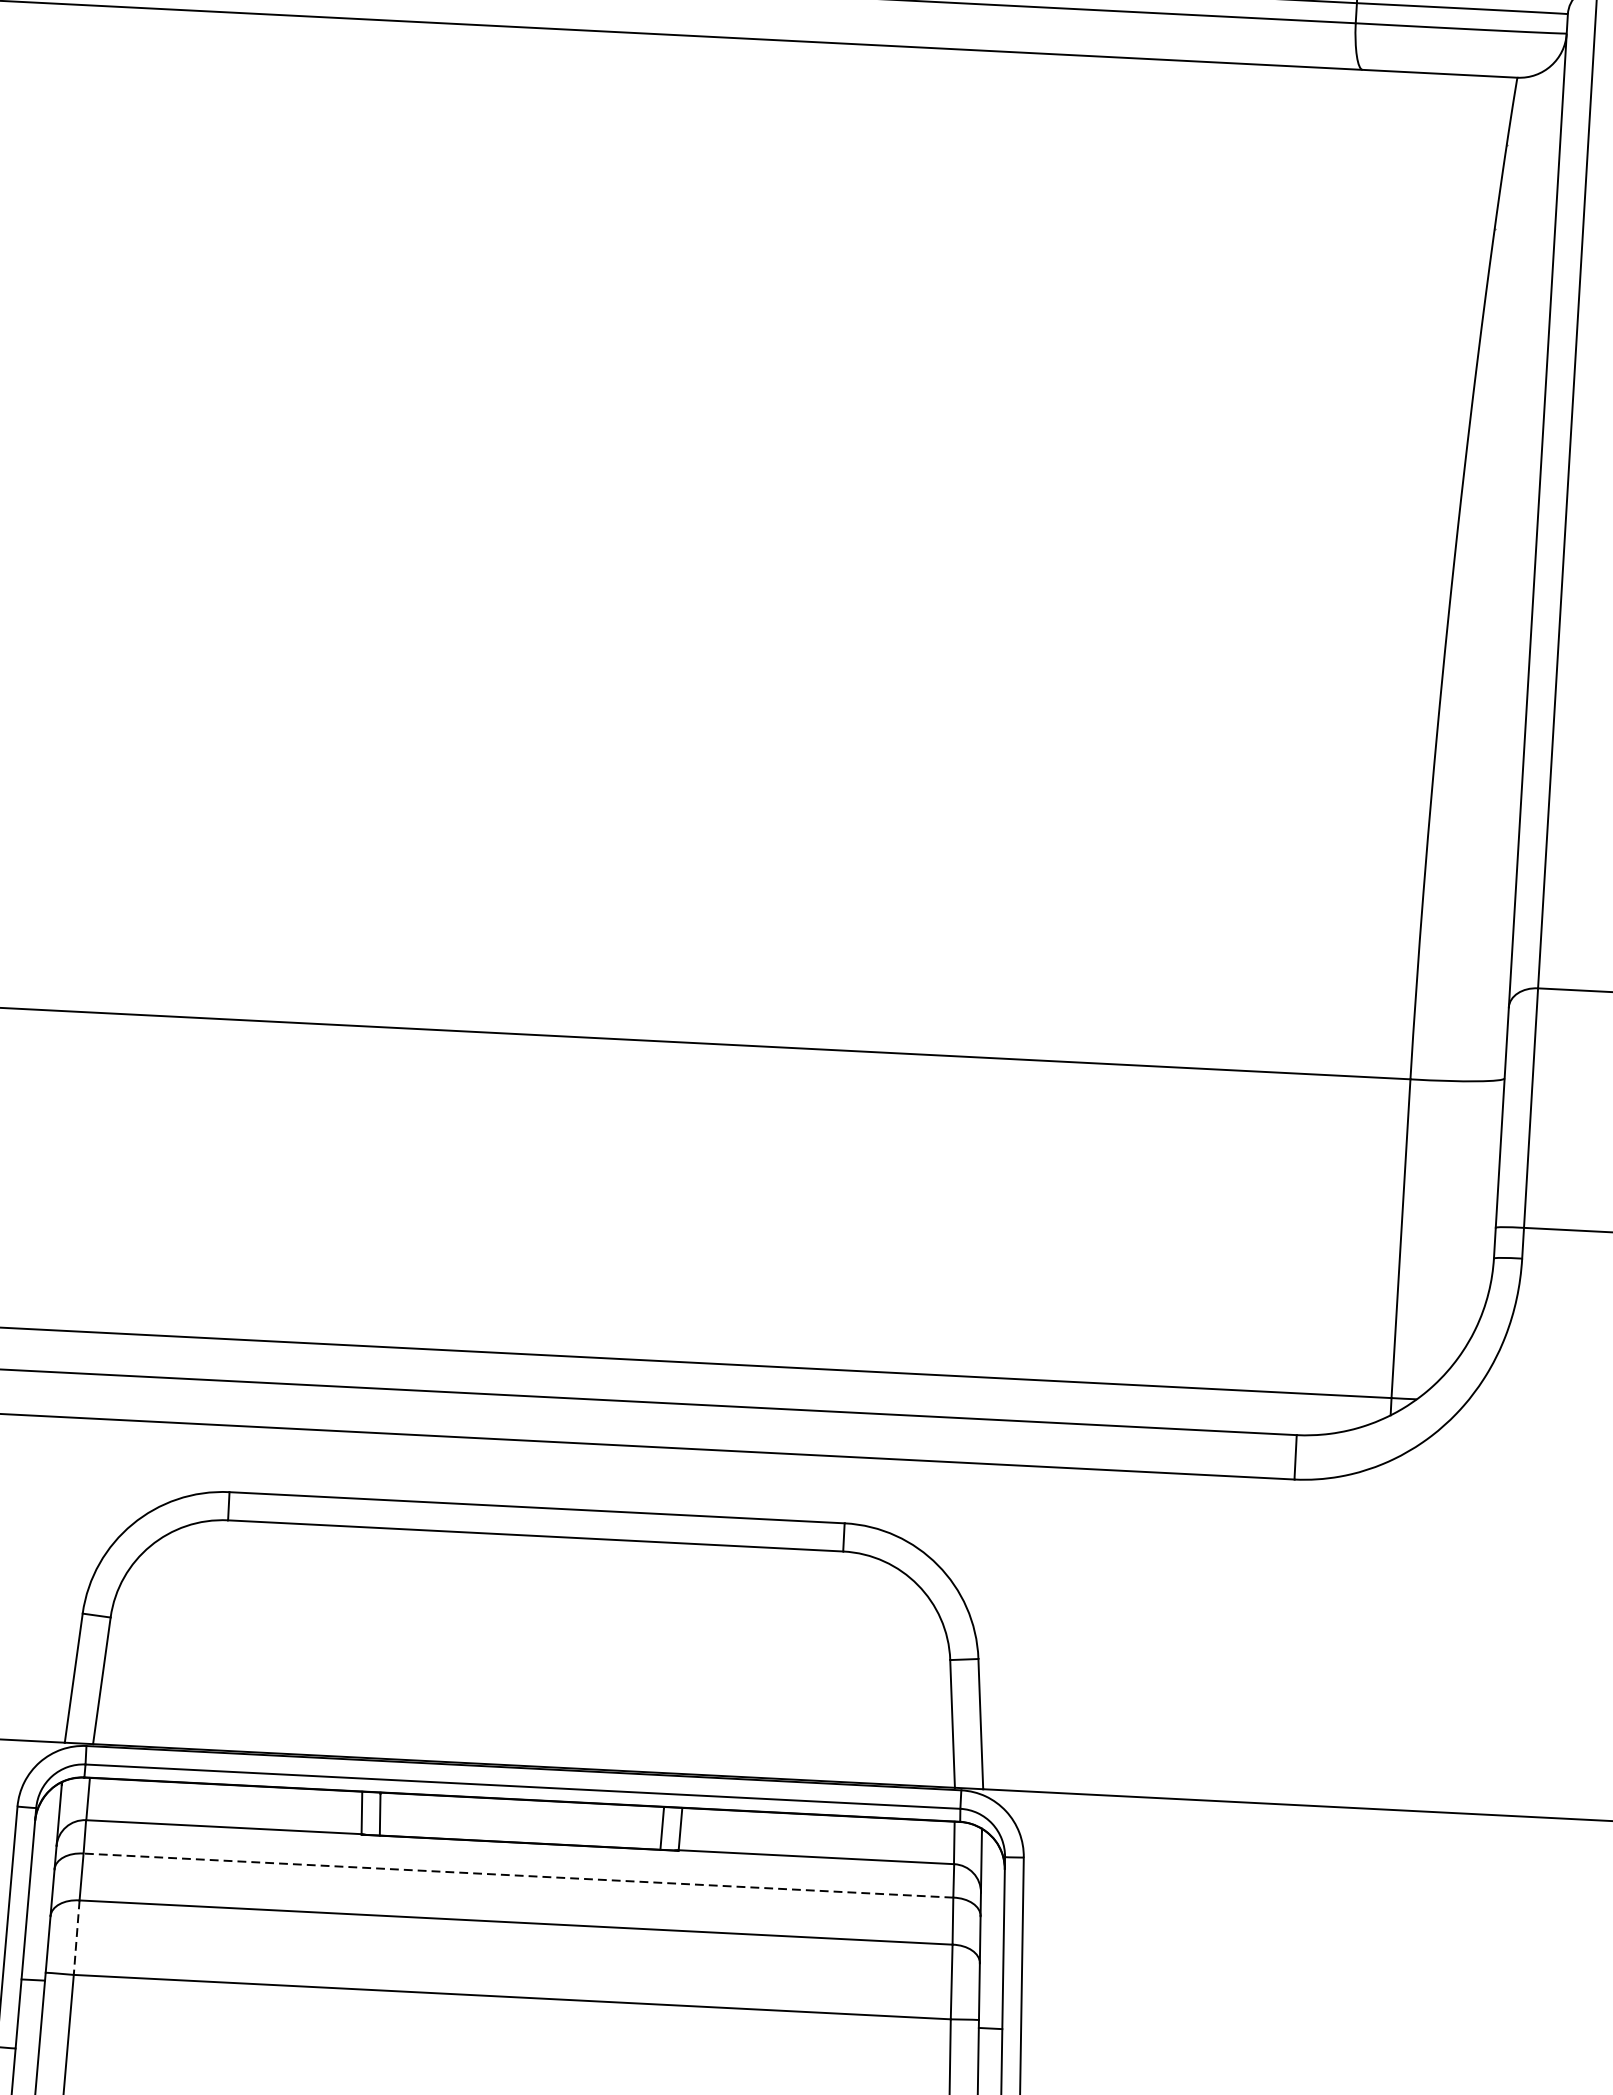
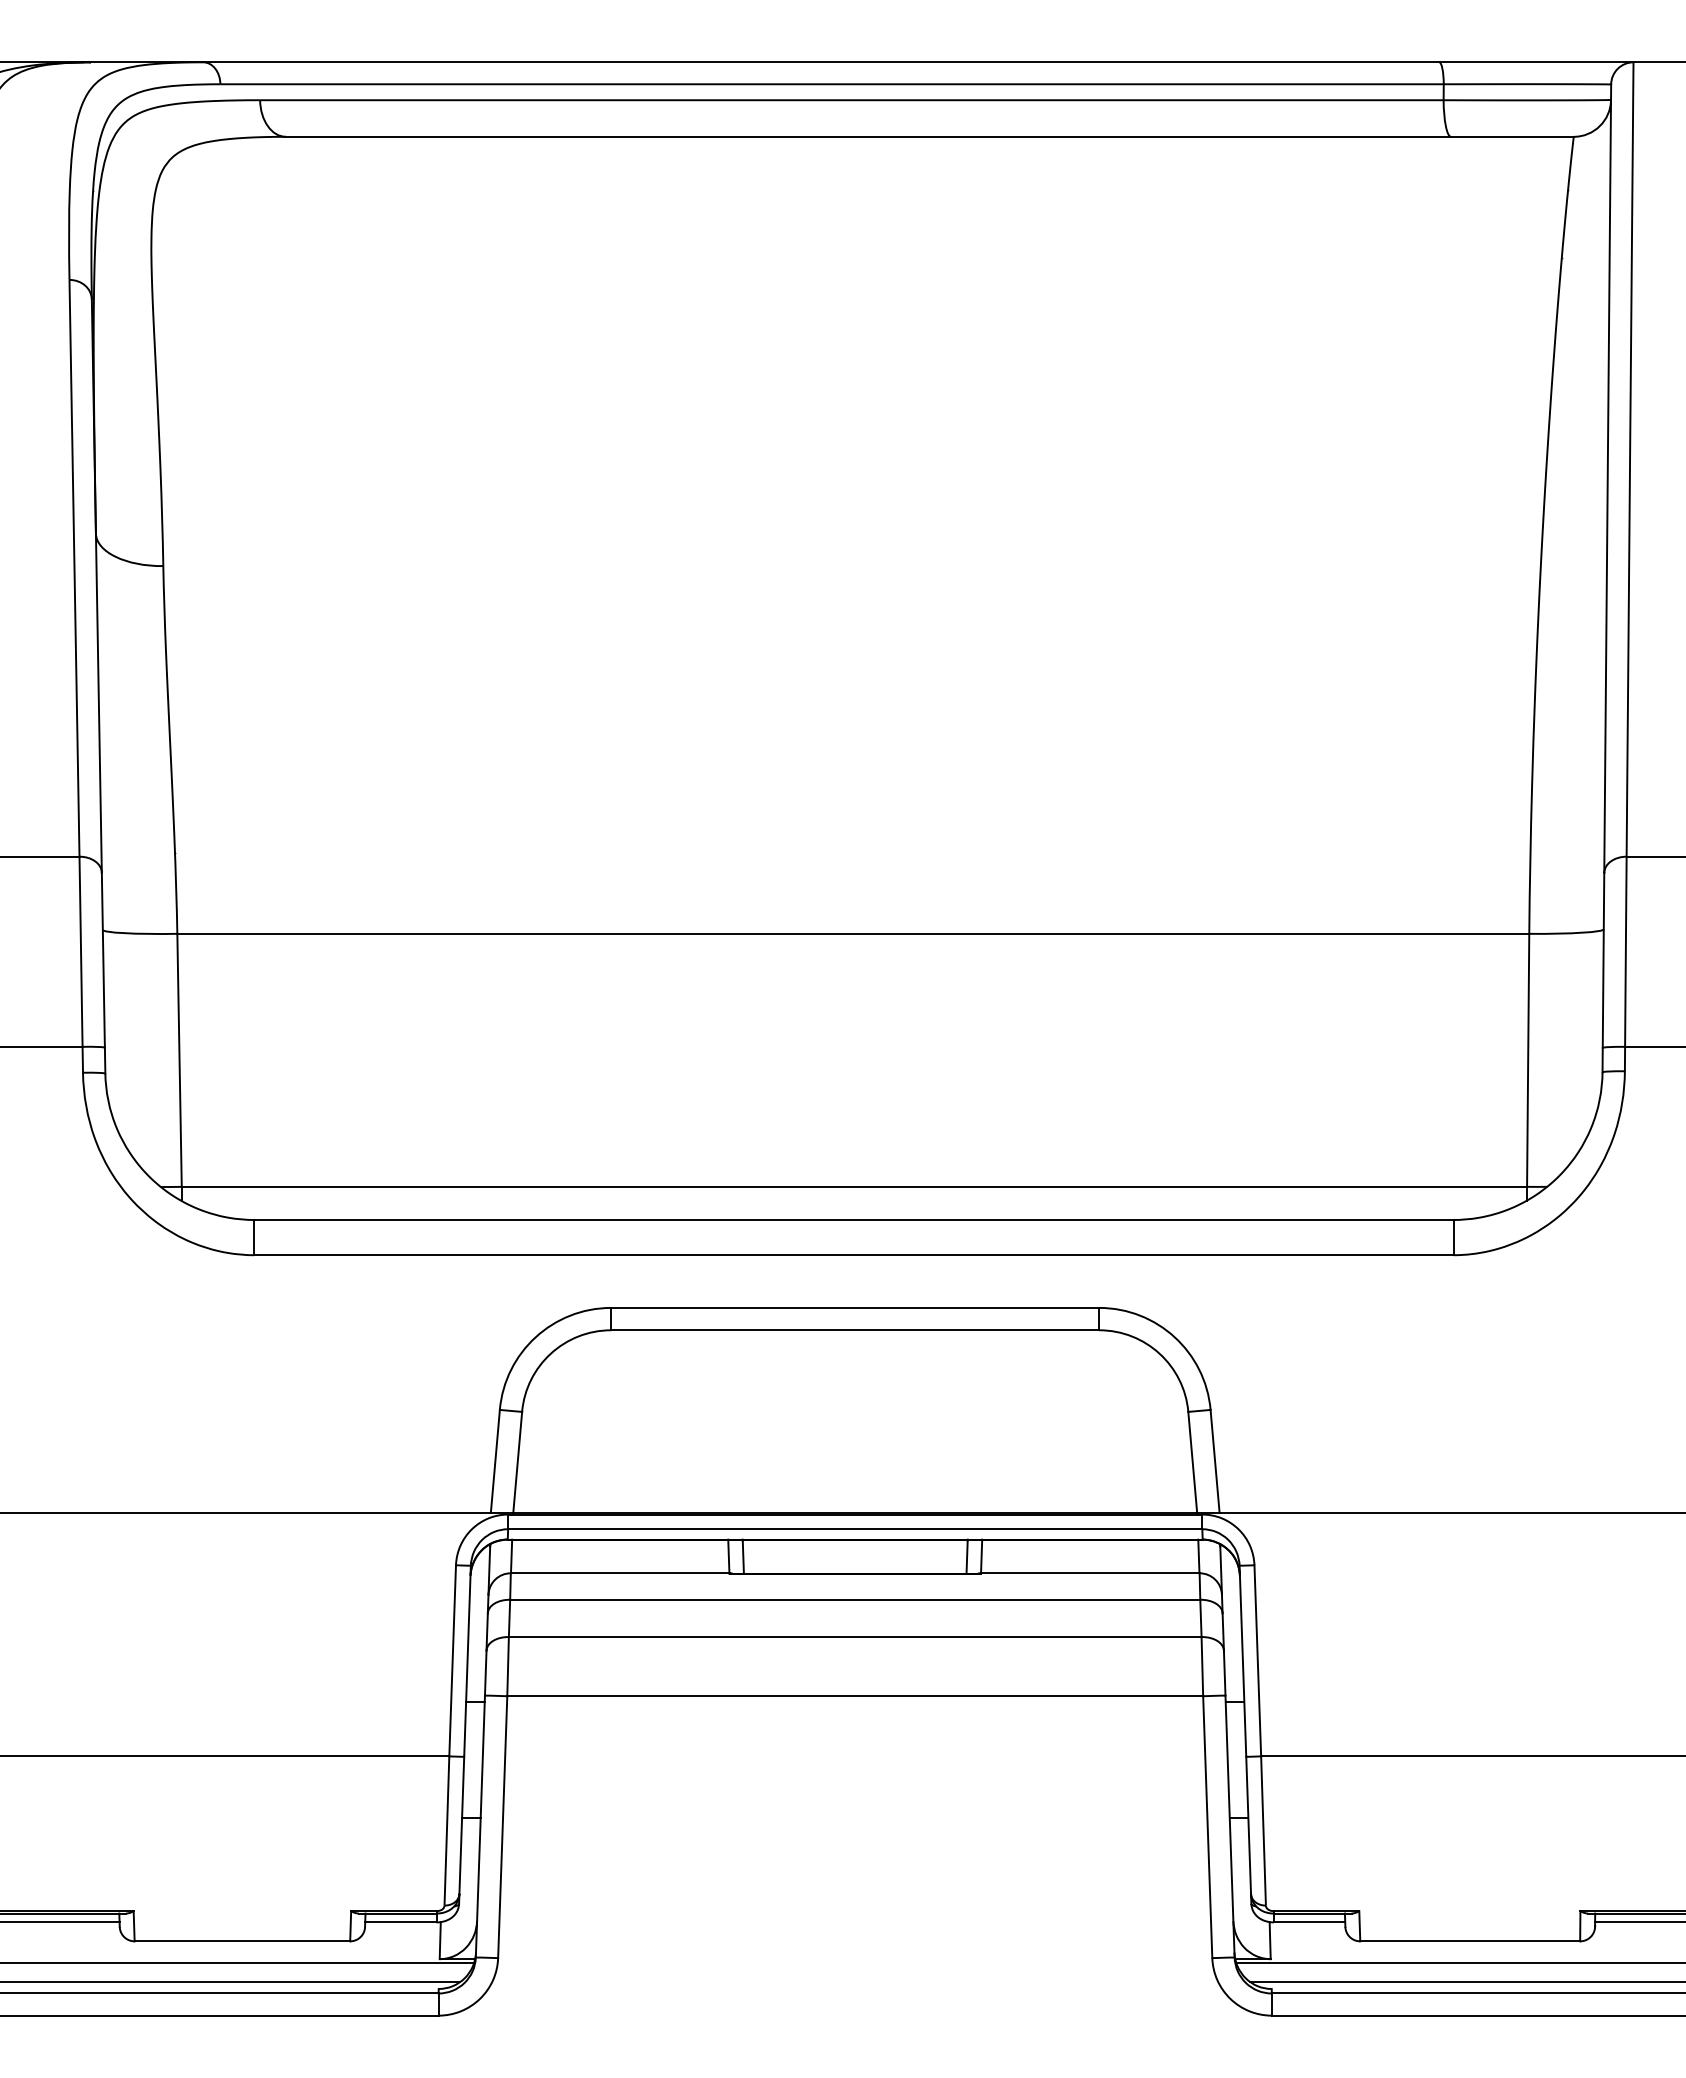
line: (517, 1875) -> (854, 1599), dashed -> solid
line: (77, 1937) -> (508, 1666), dashed -> solid

